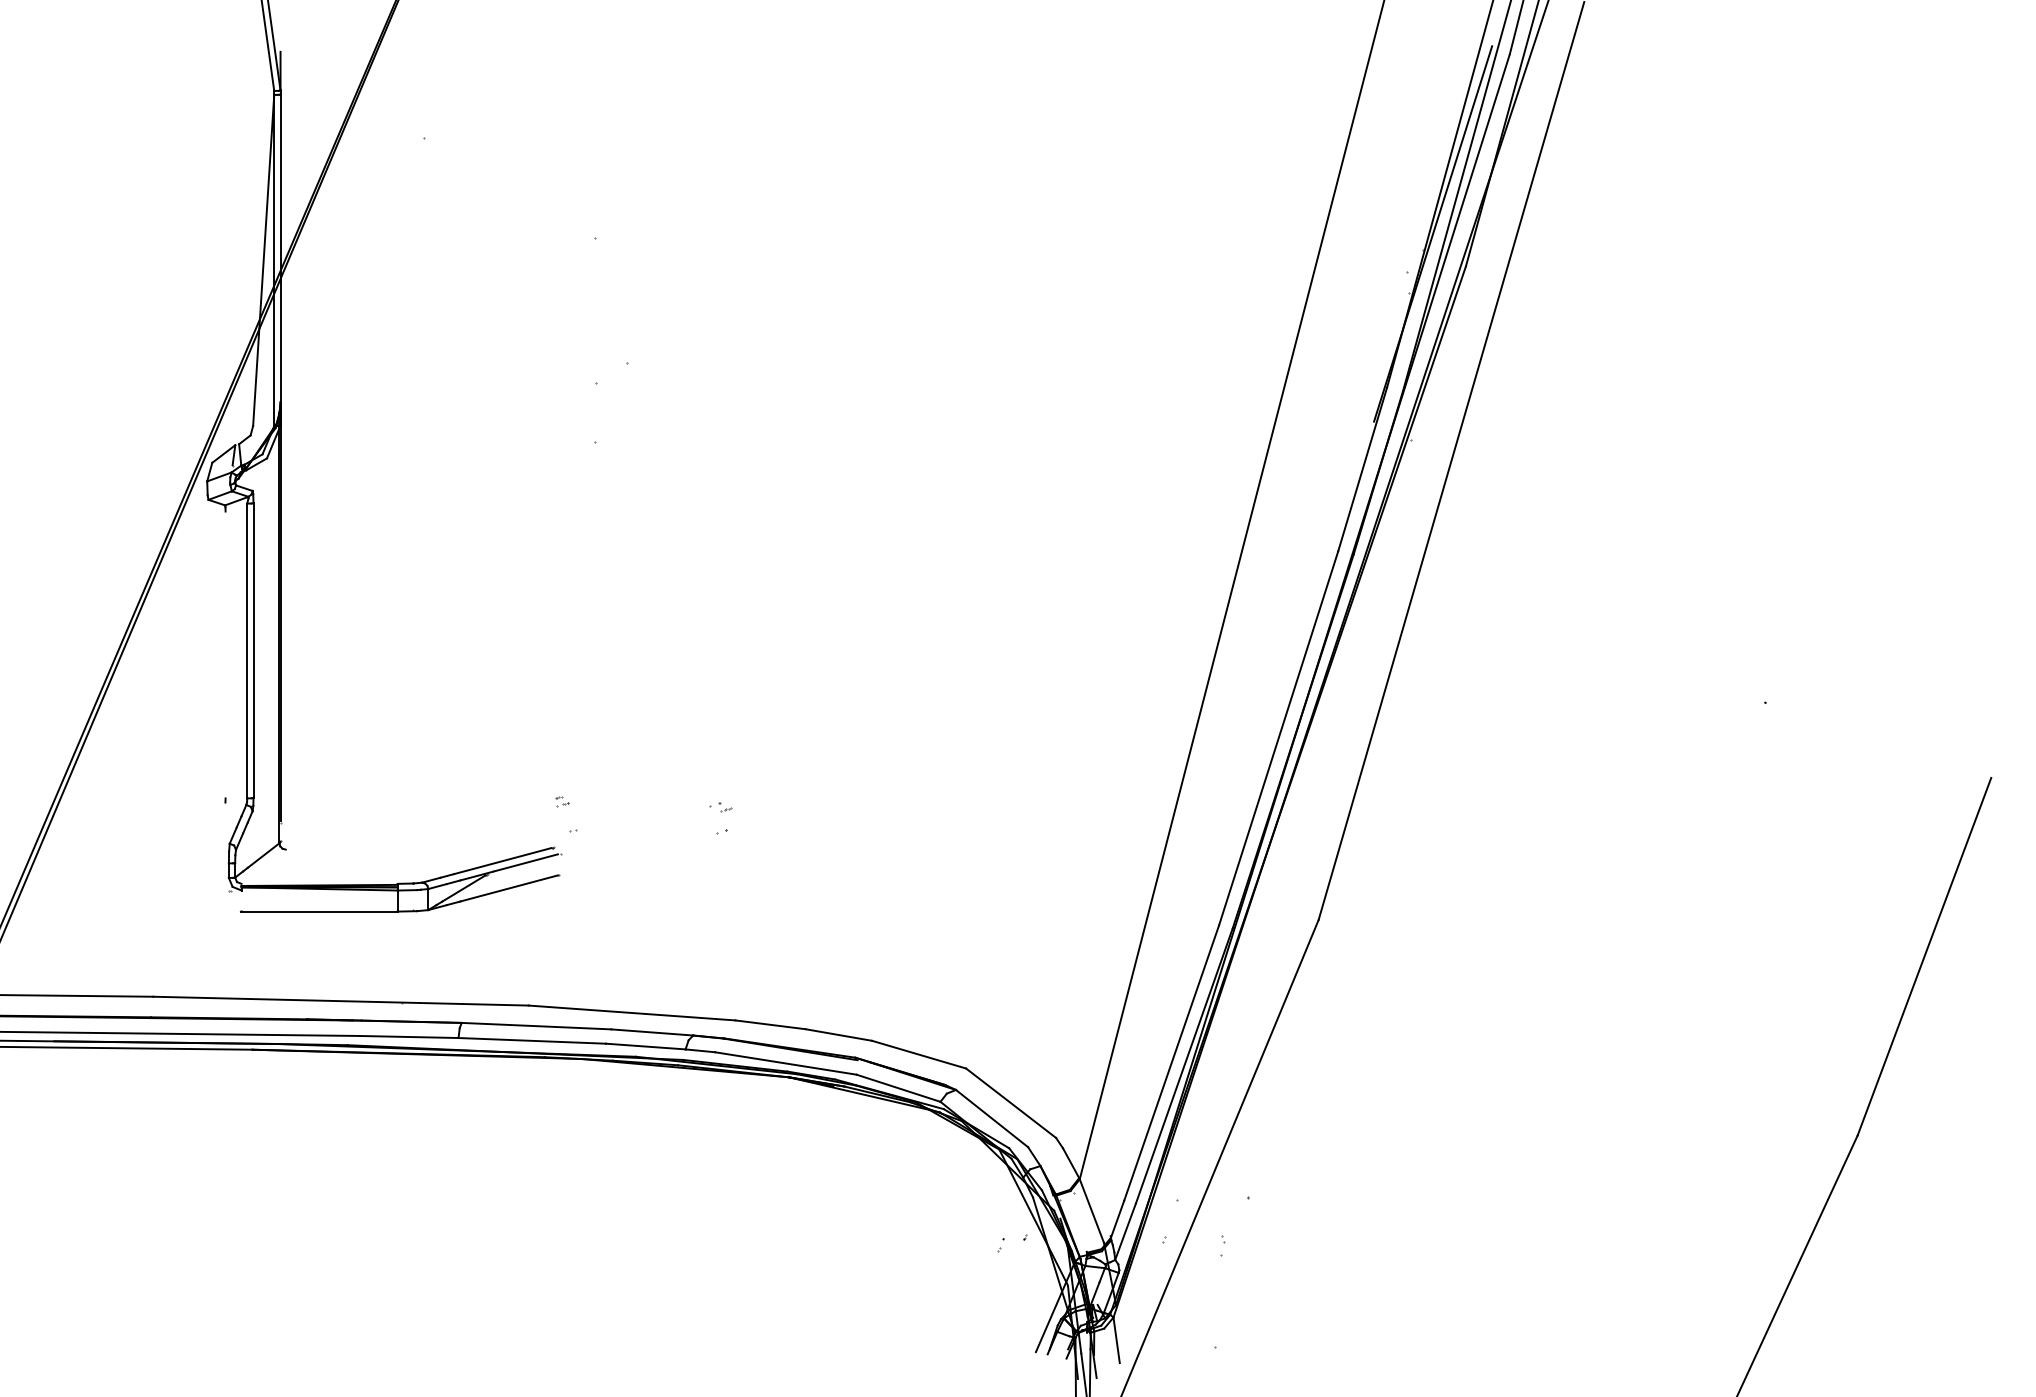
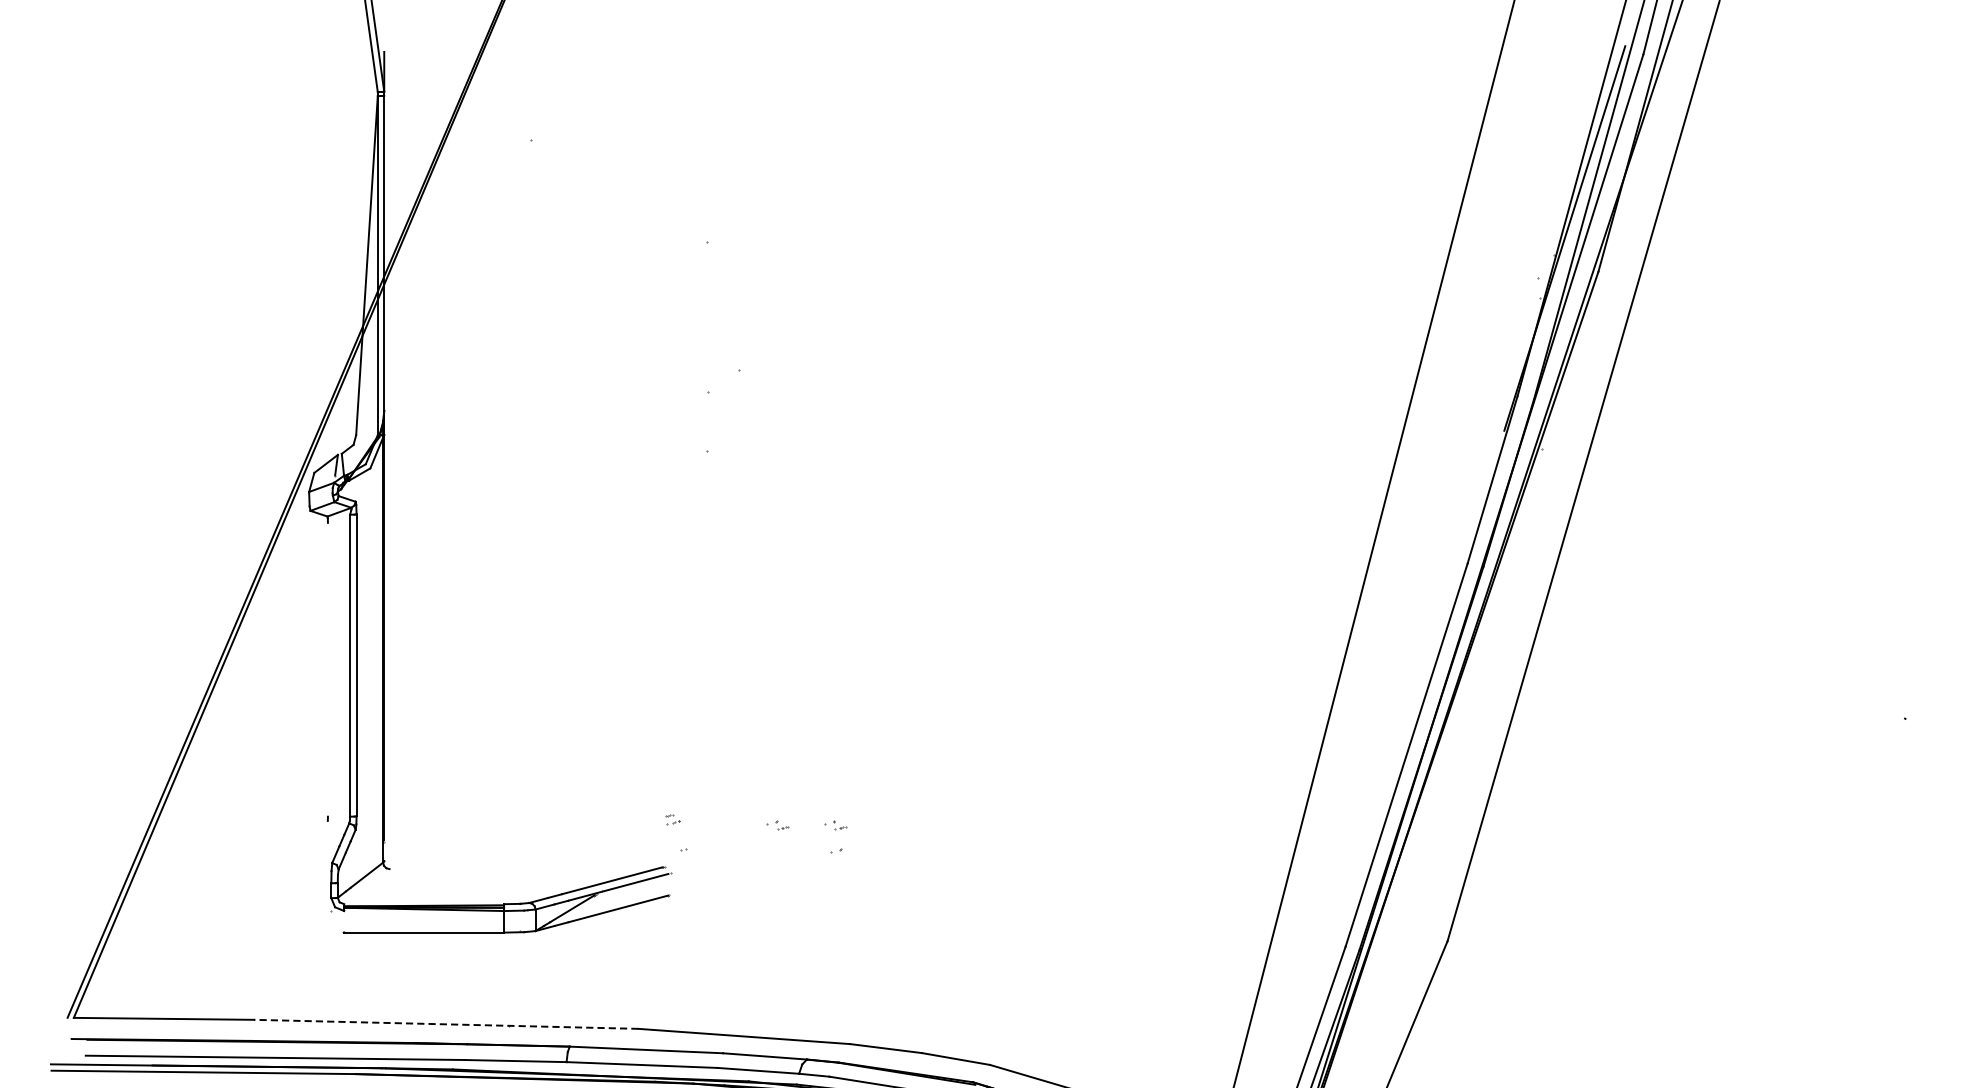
part: (664, 807) -> (777, 825), added
line: (341, 1001) -> (446, 1024), solid -> dashed

